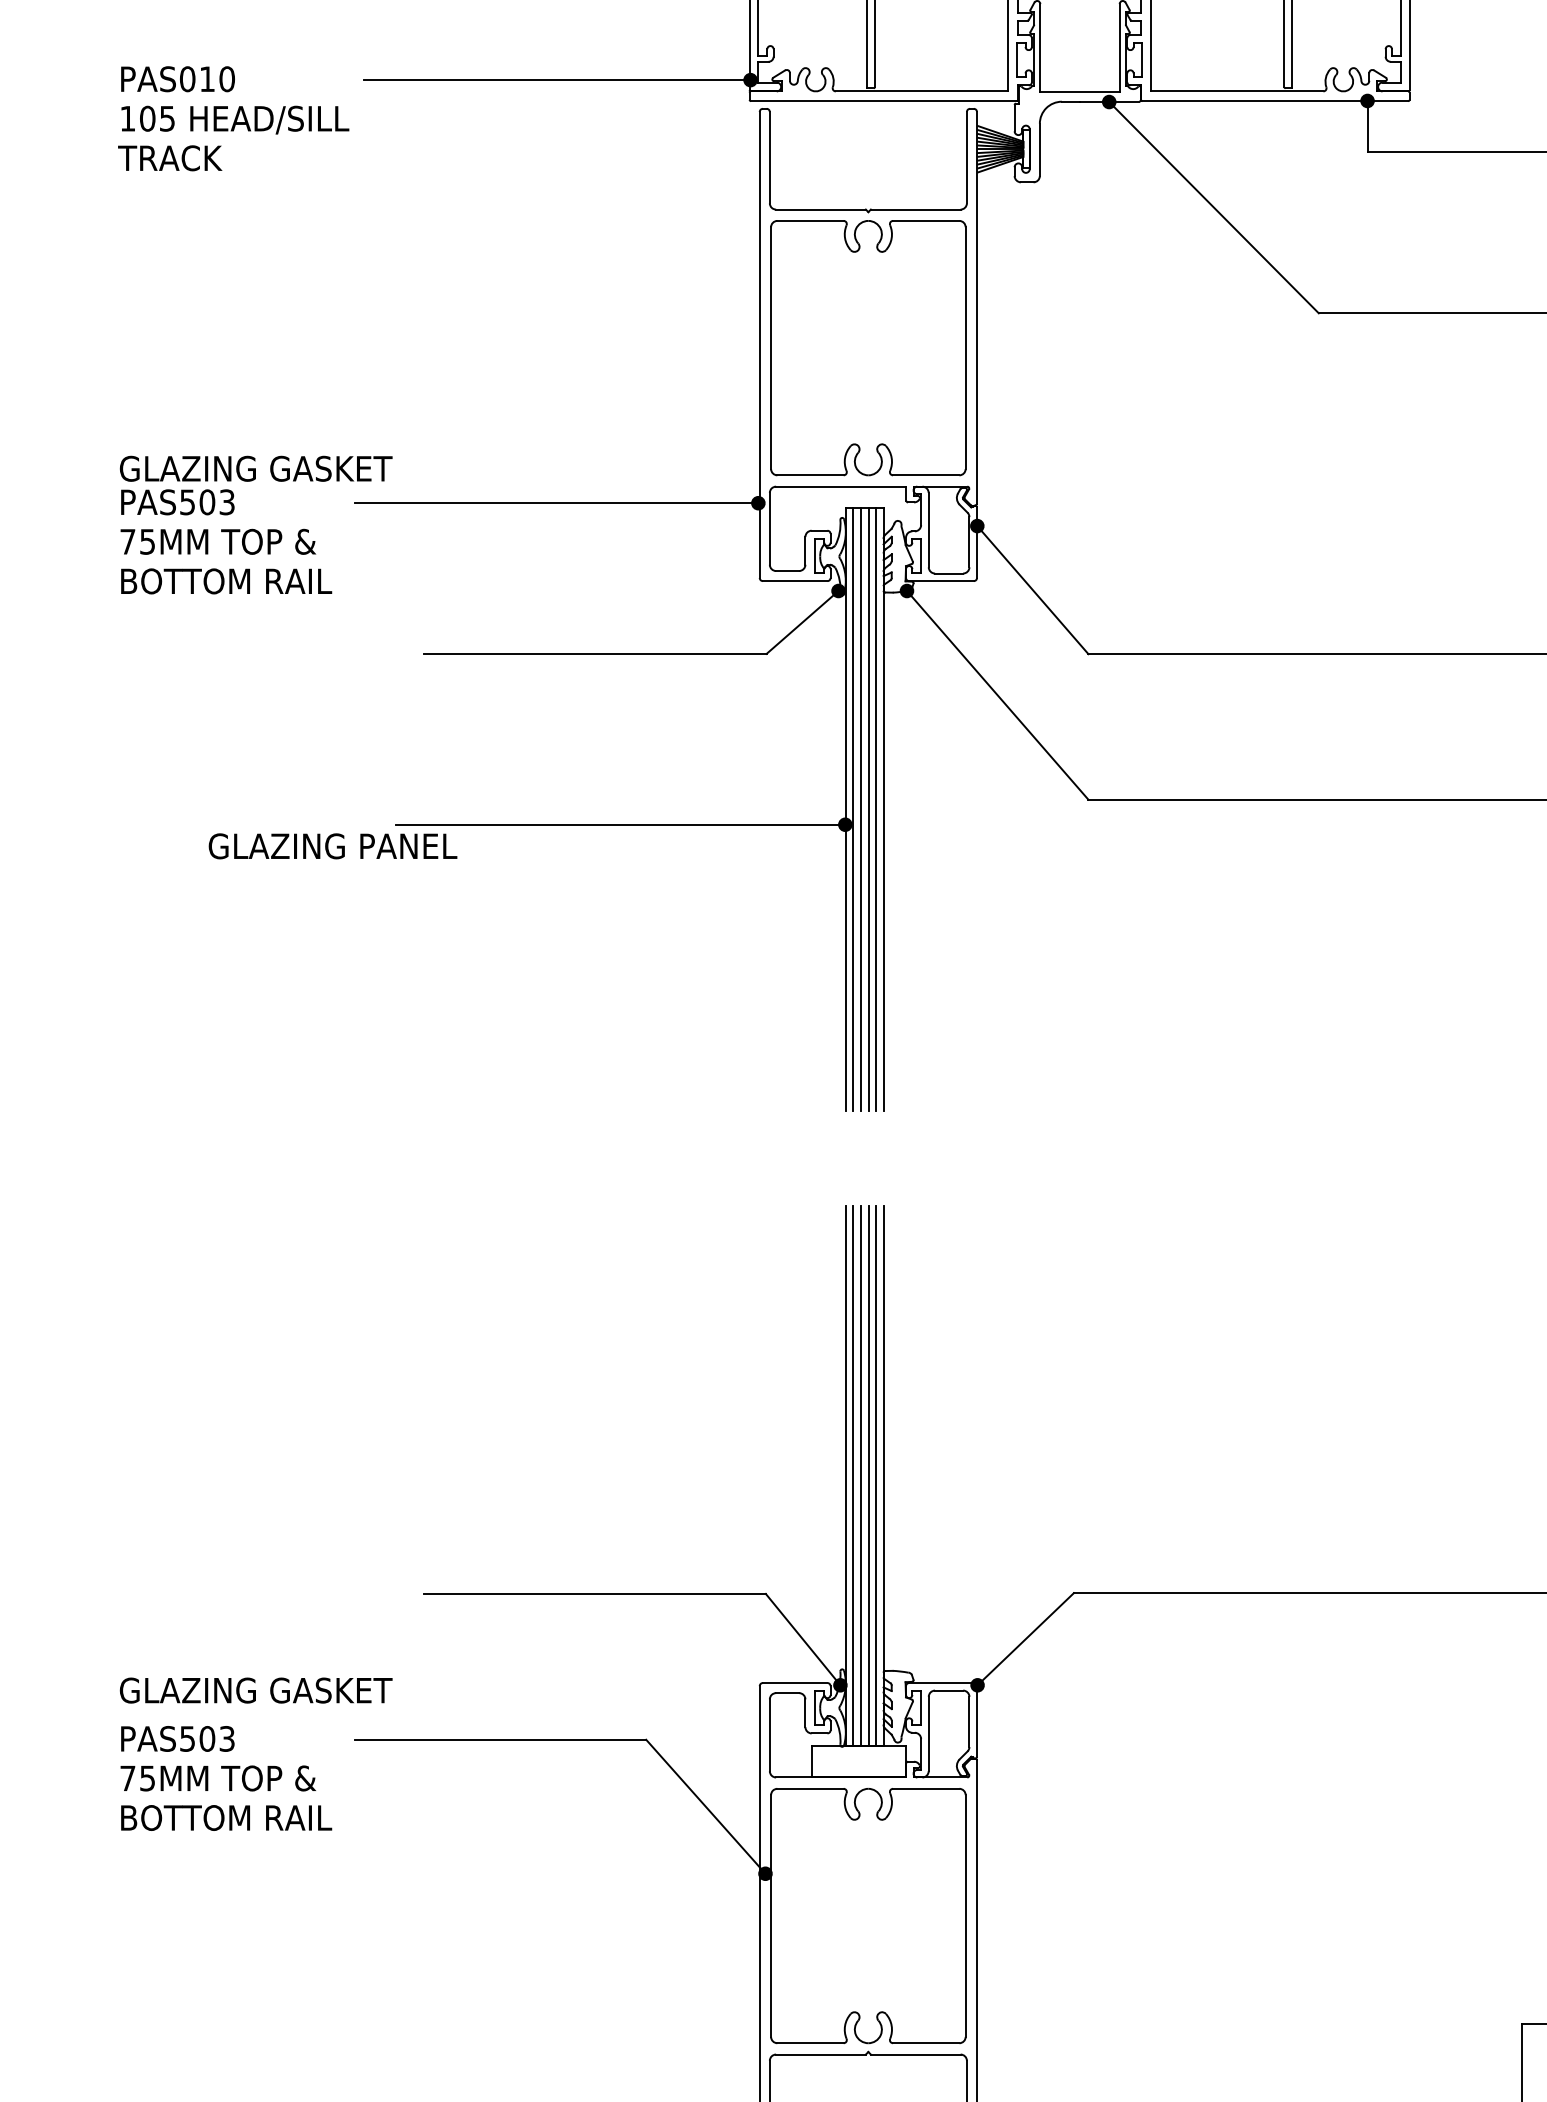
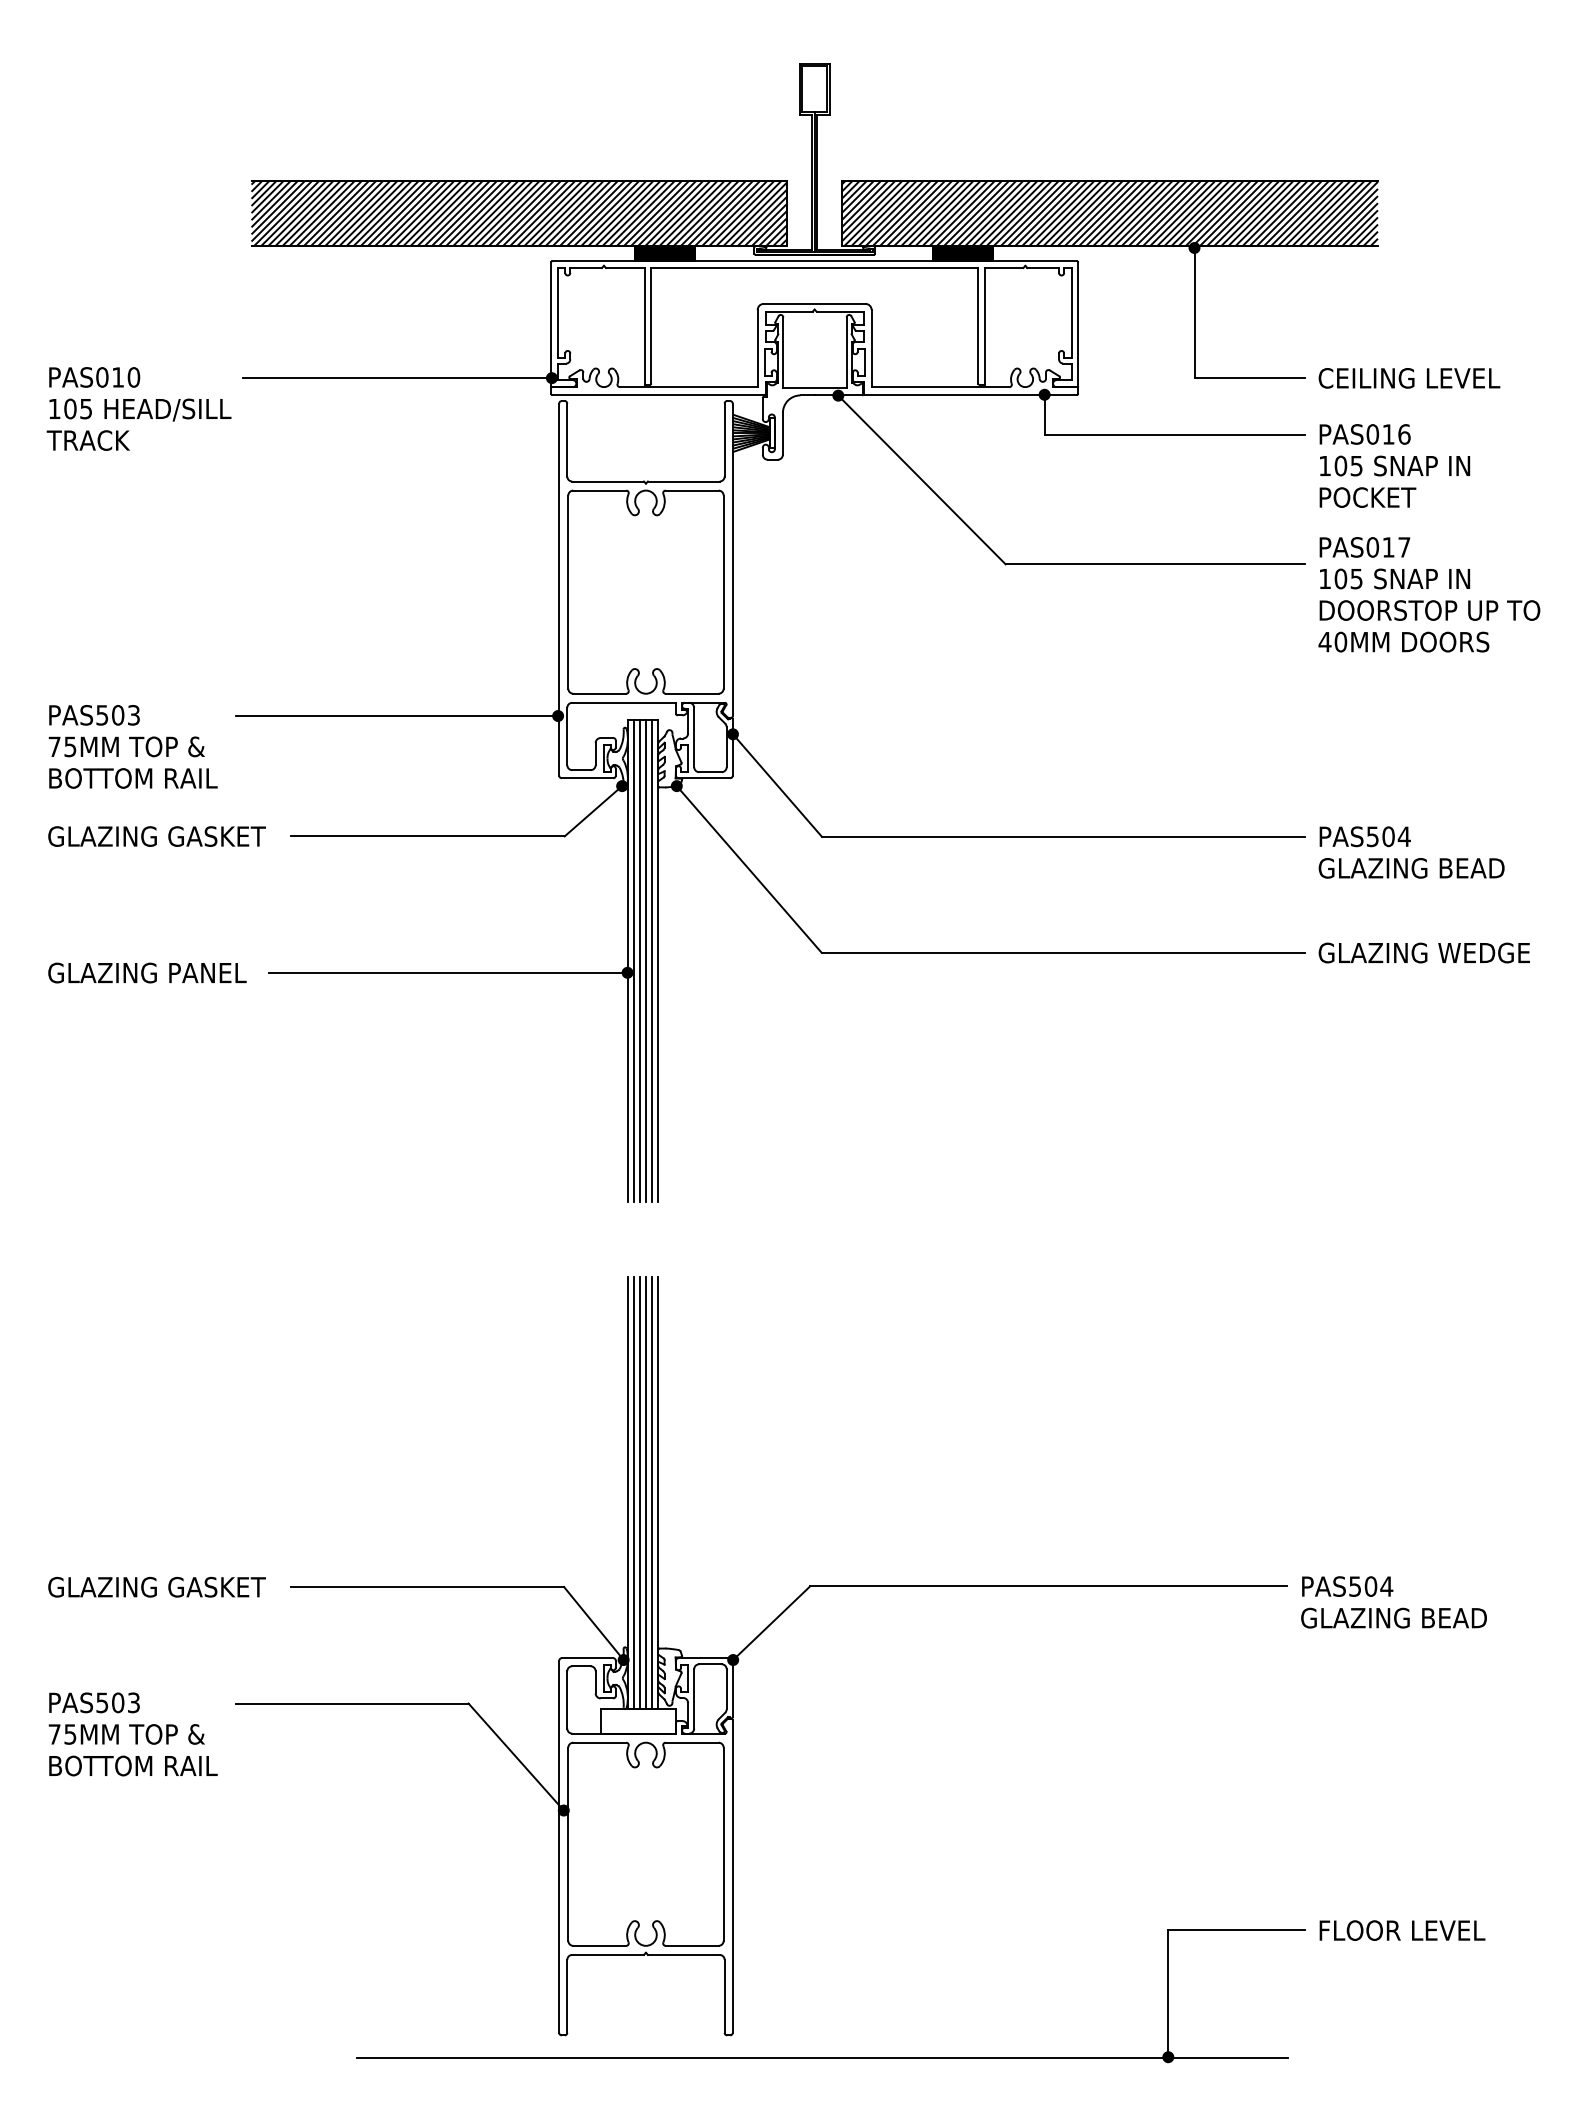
text: (255, 468) -> (156, 836), moved
text: (333, 845) -> (147, 972), moved
text: (255, 1689) -> (156, 1586), moved

